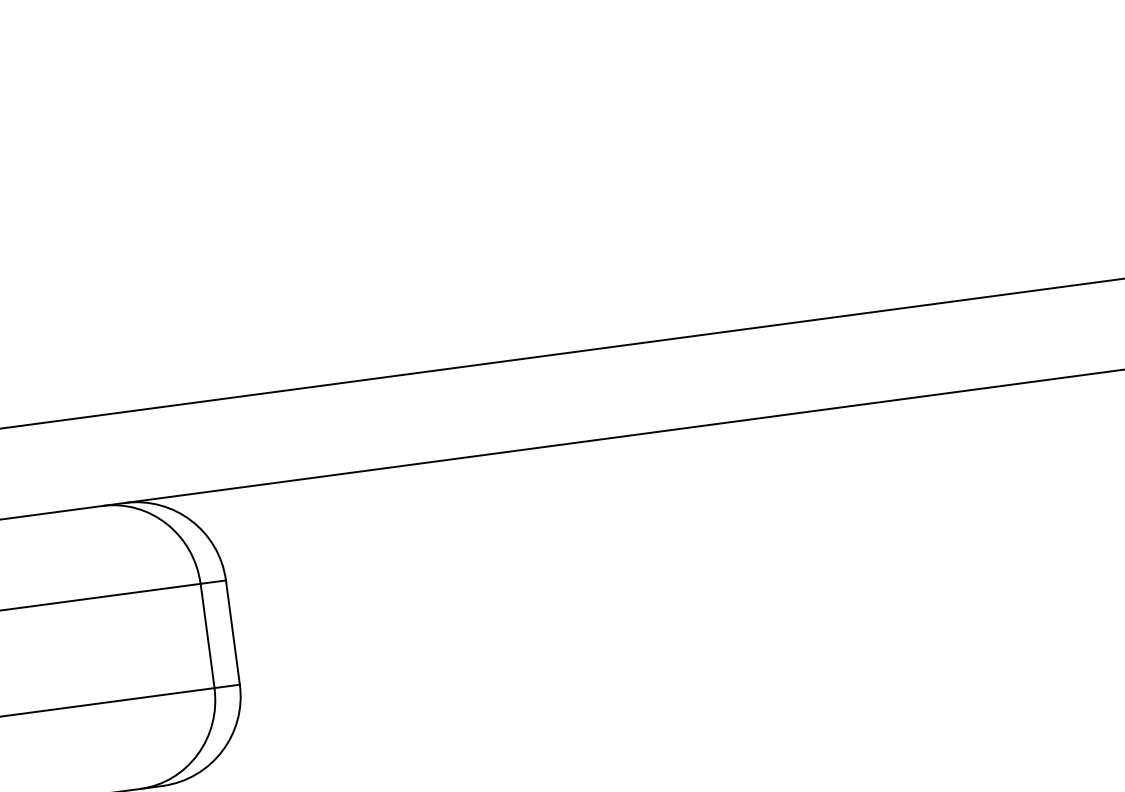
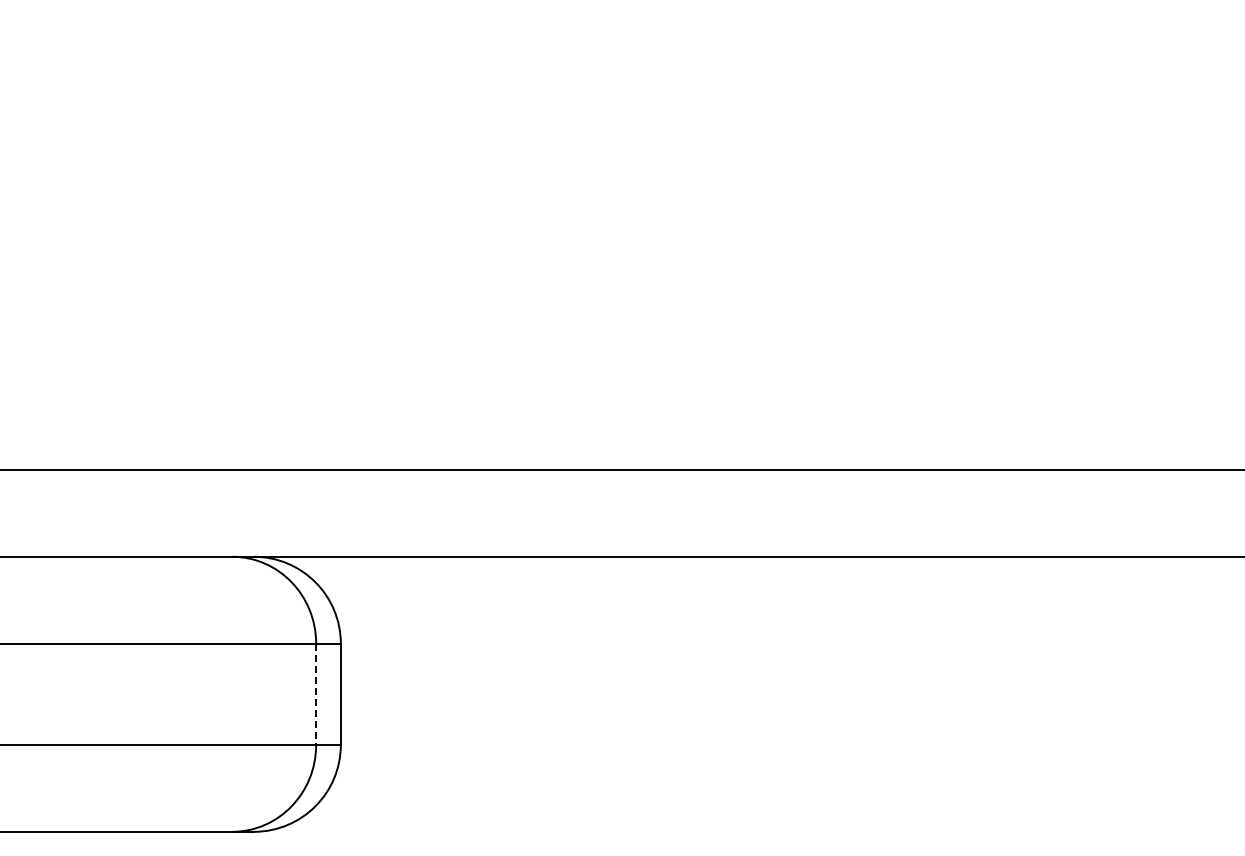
line: (207, 636) -> (316, 694), solid -> dashed

